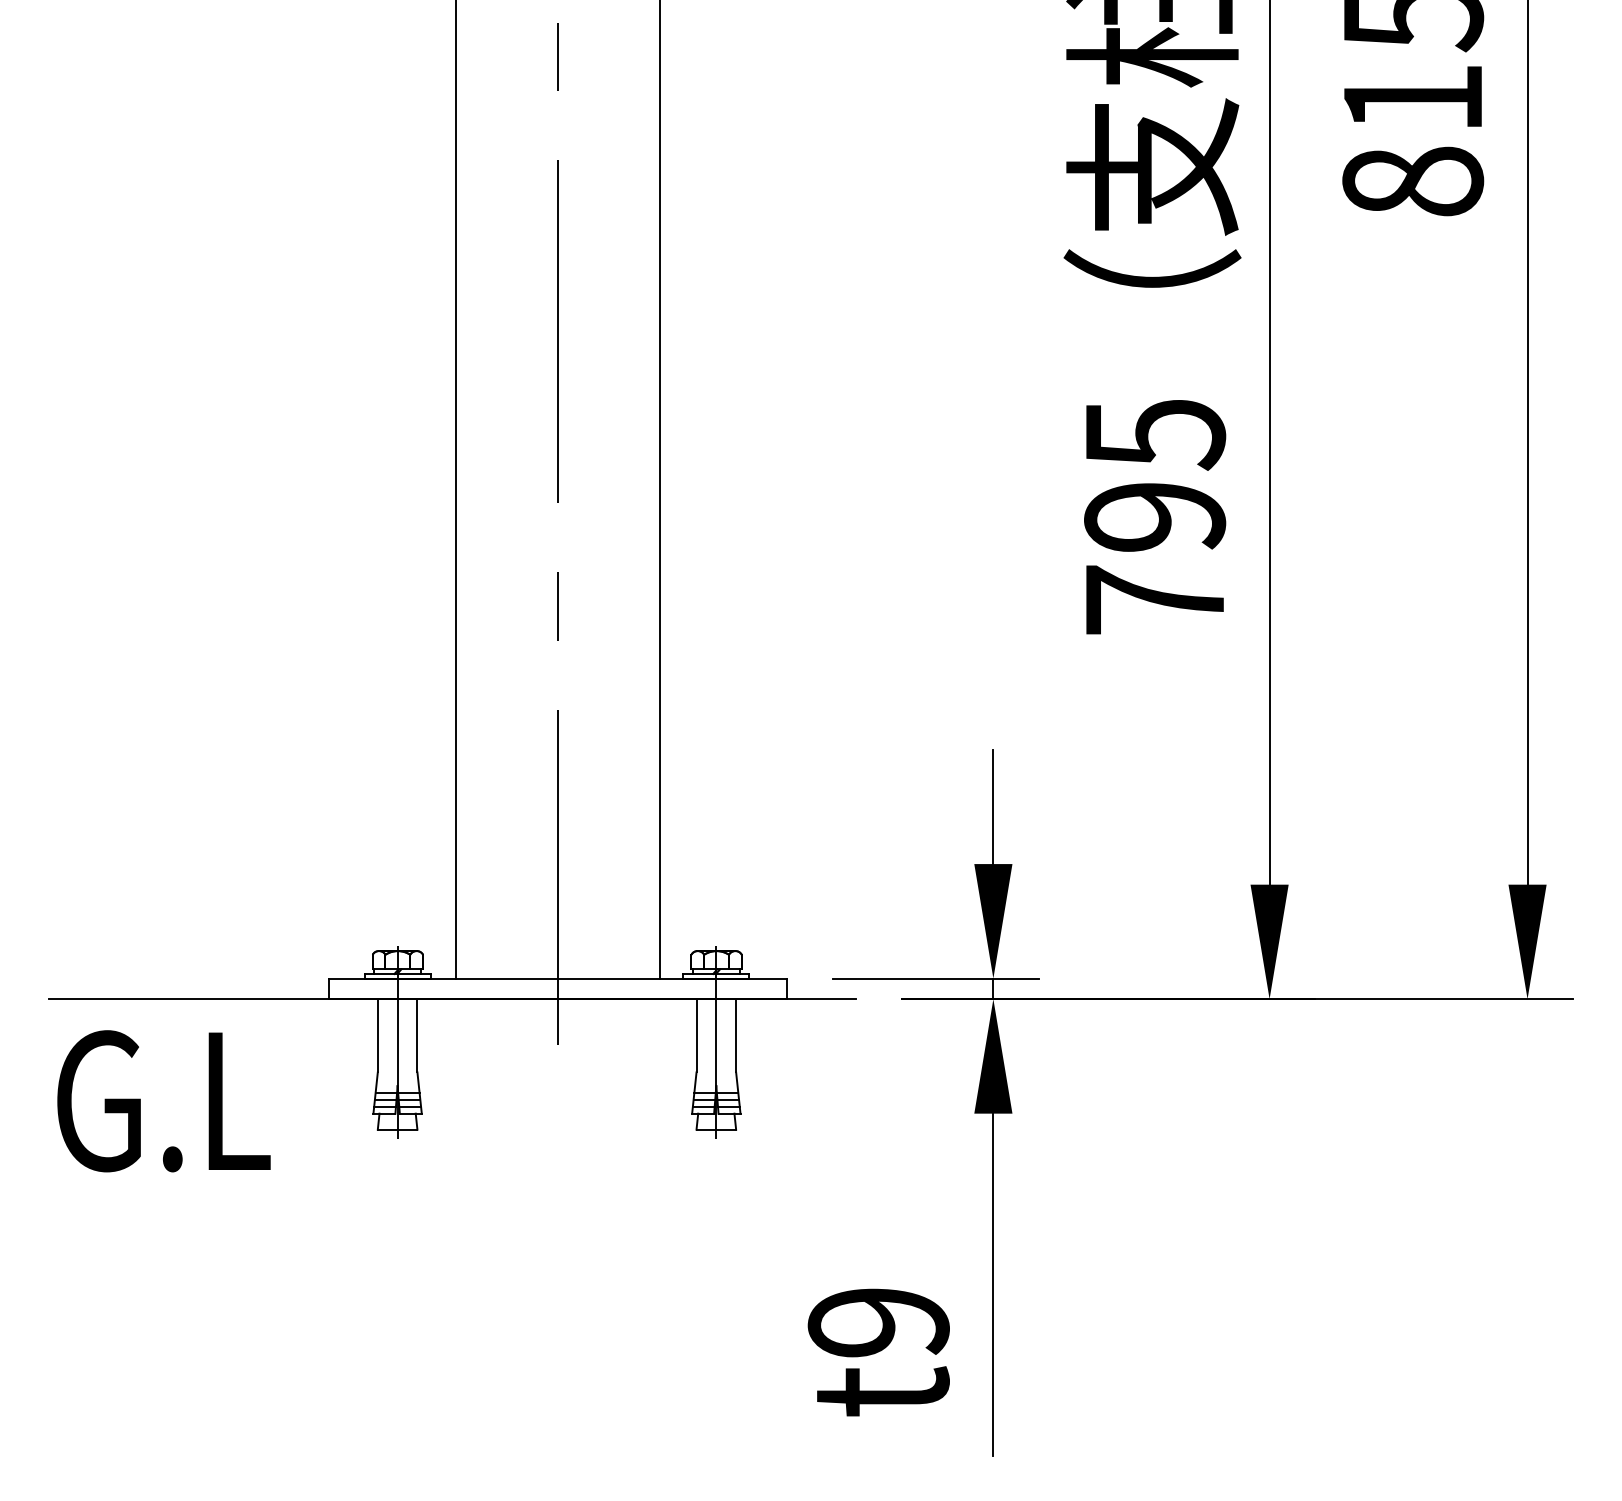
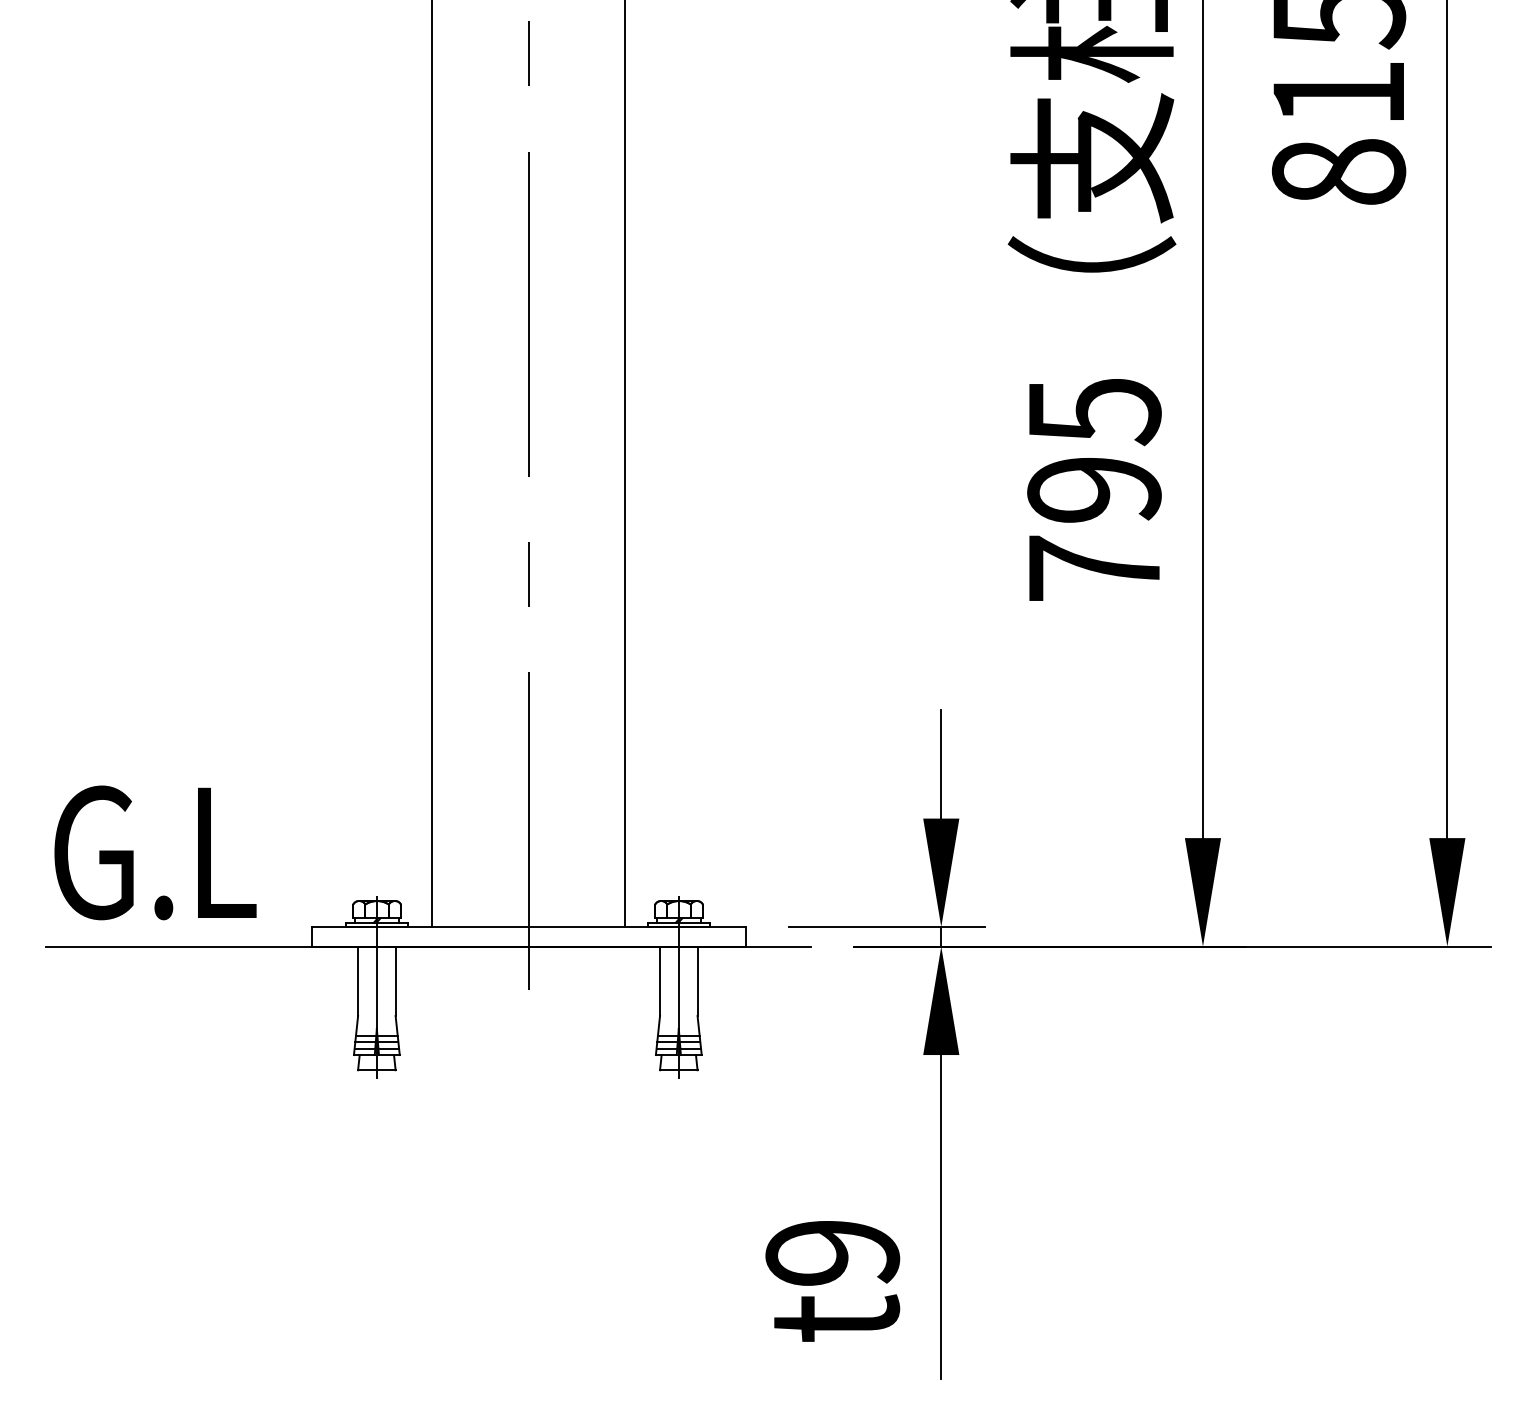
text: (163, 1101) -> (155, 853), moved

